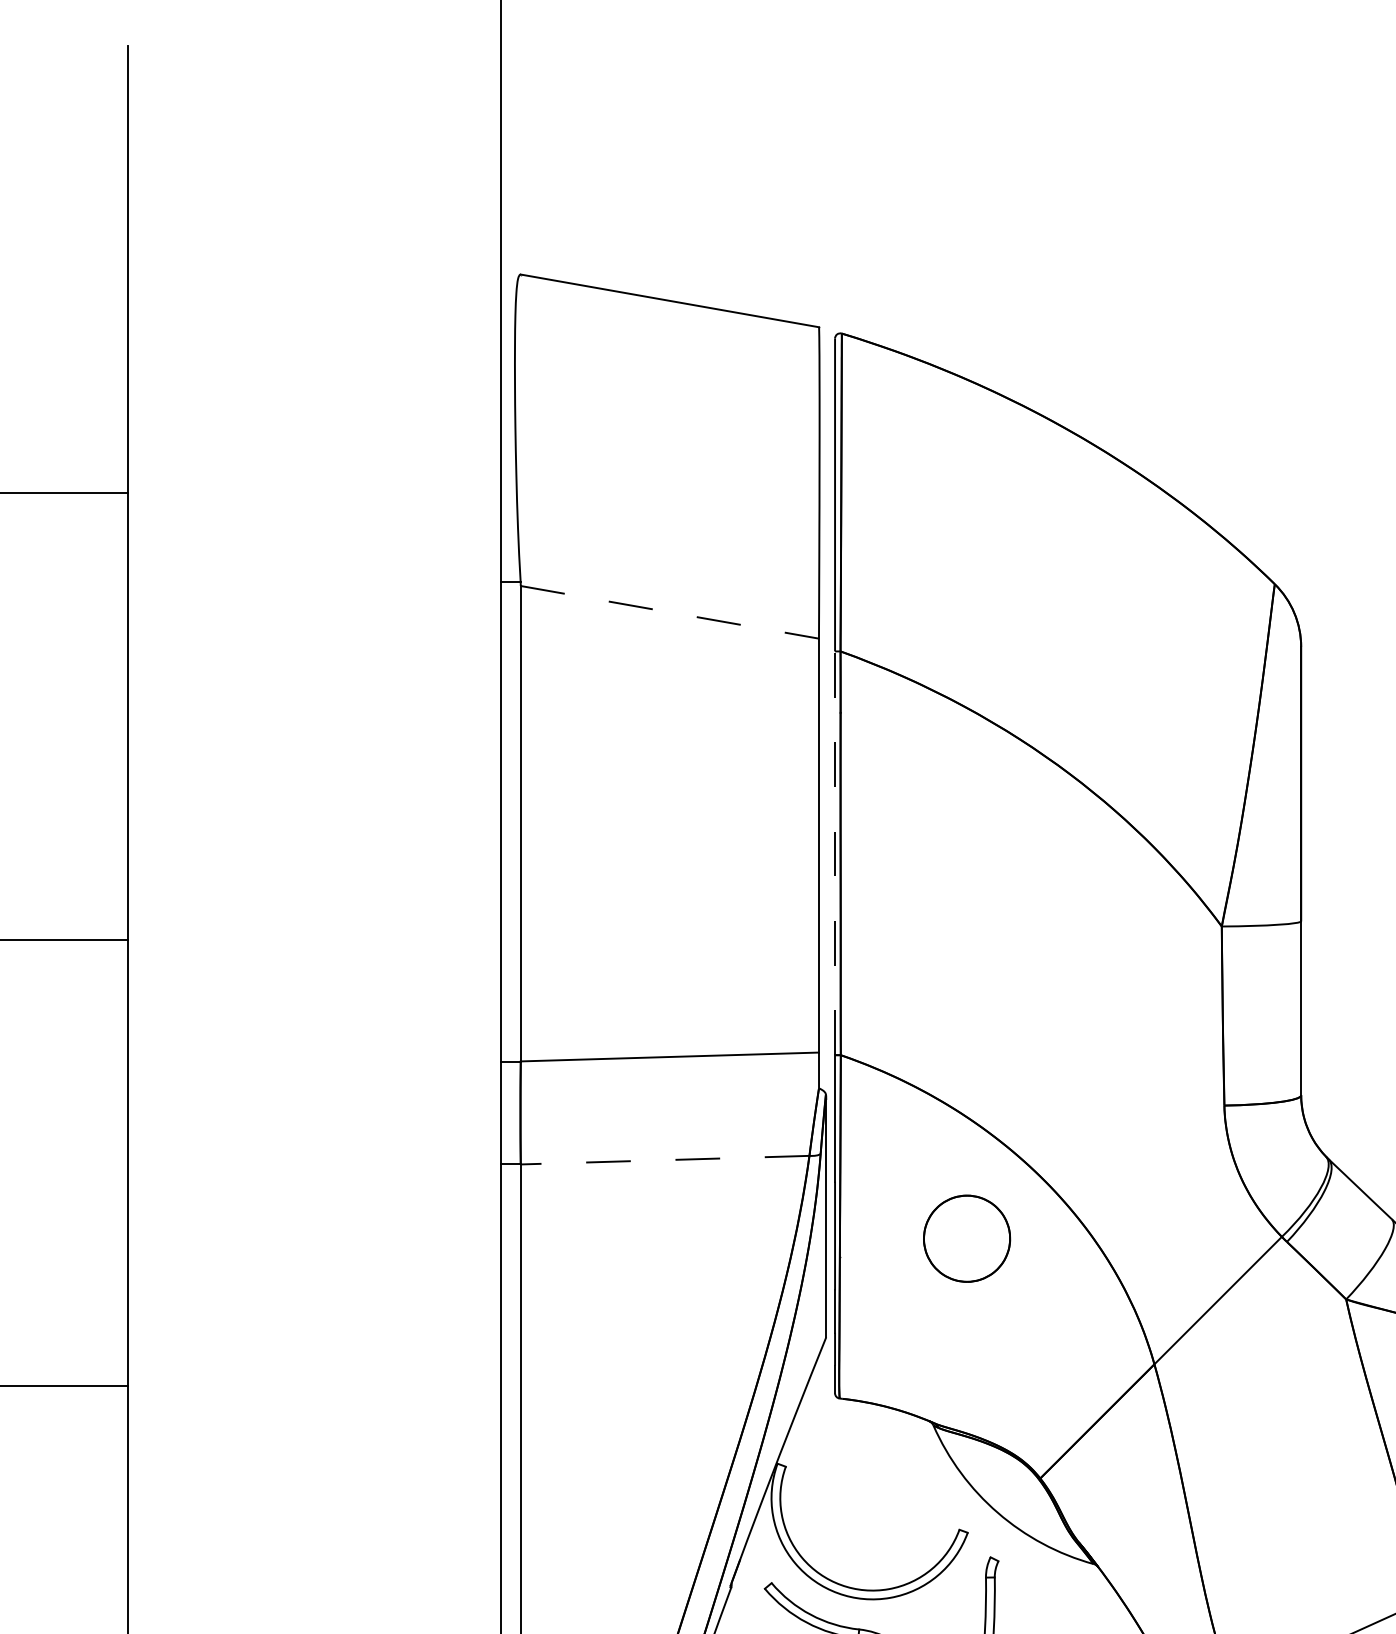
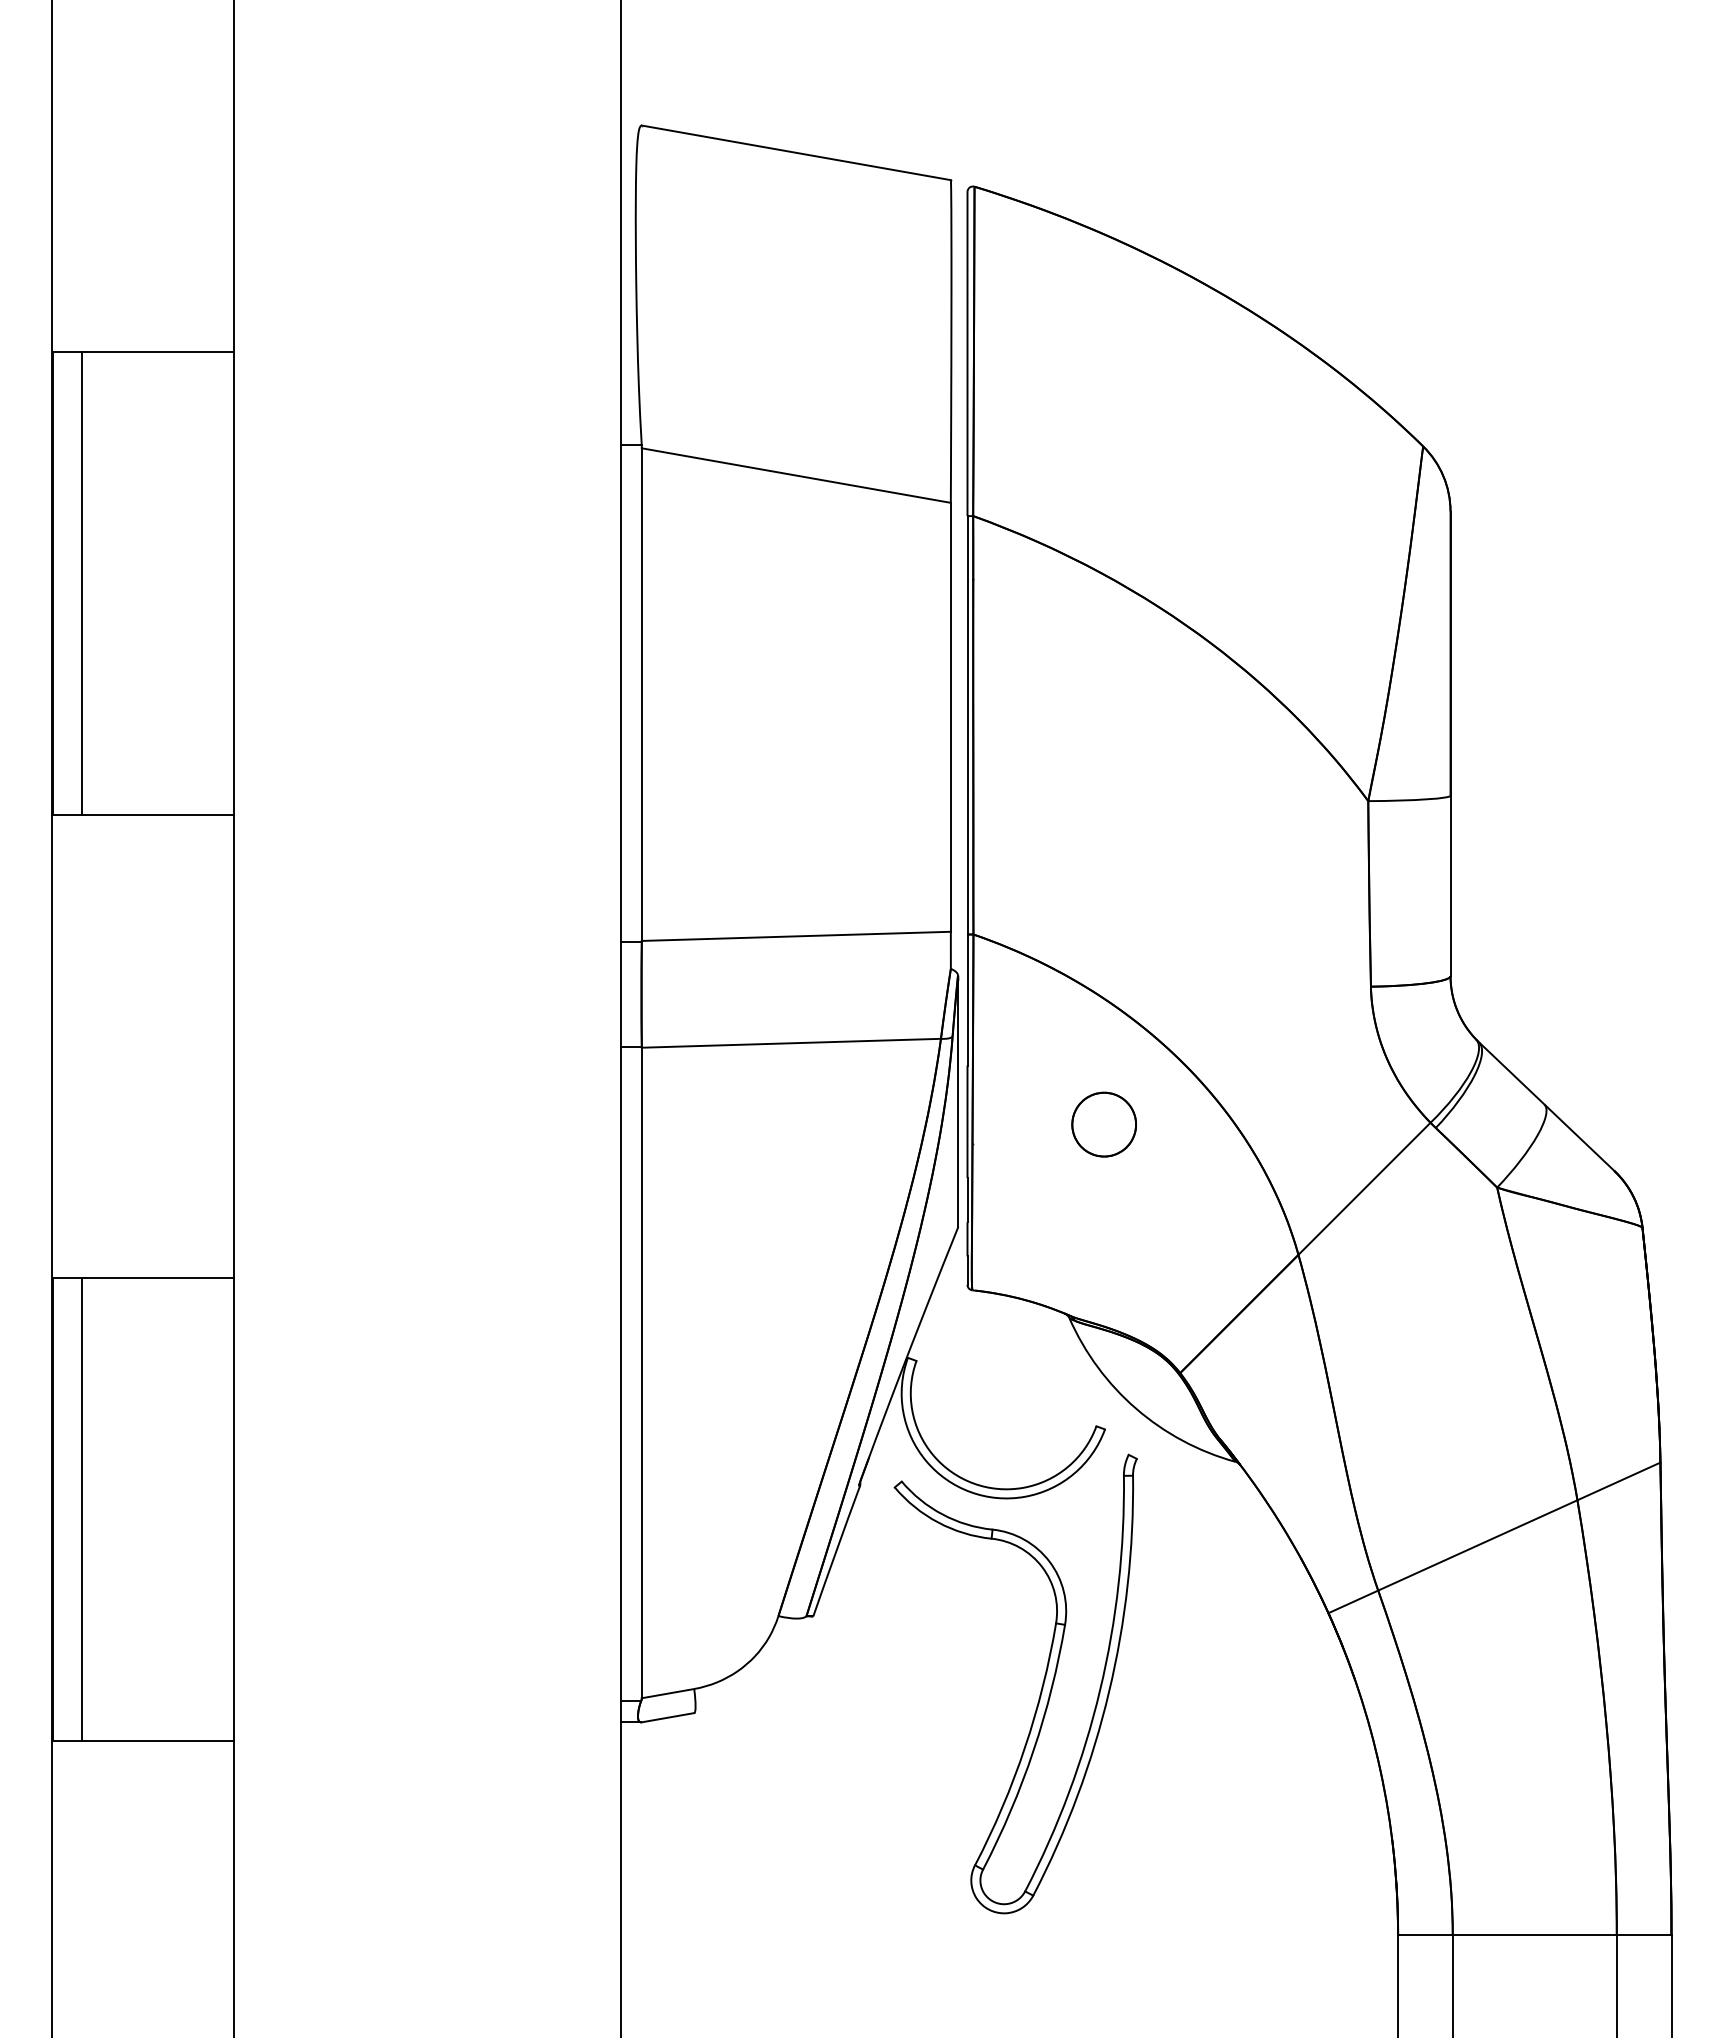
line: (670, 612) -> (796, 475), dashed -> solid
line: (835, 852) -> (967, 724), dashed -> solid
line: (665, 1160) -> (791, 1043), dashed -> solid
part: (966, 1238) -> (1103, 1124), size x0.71

